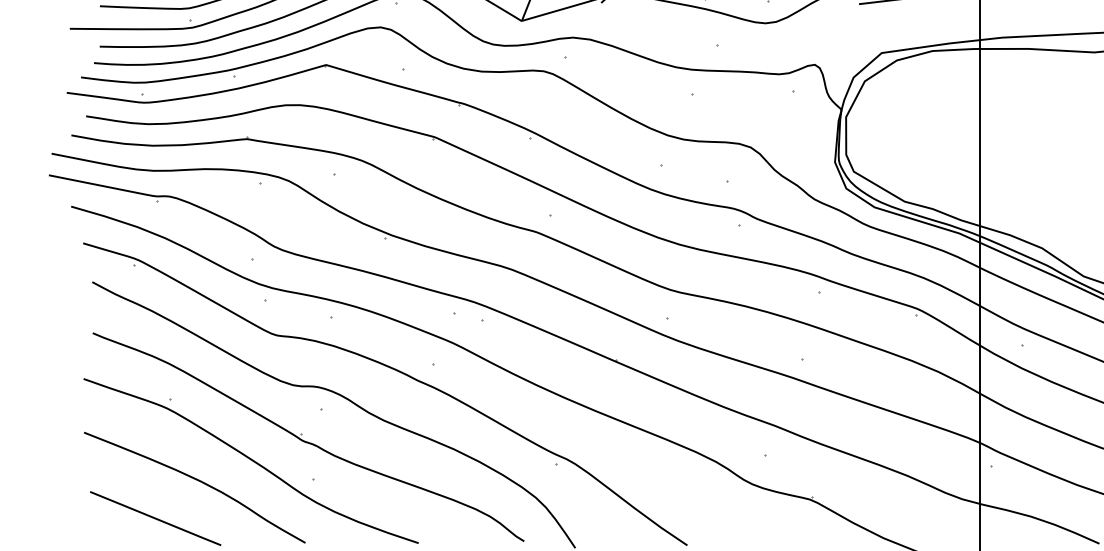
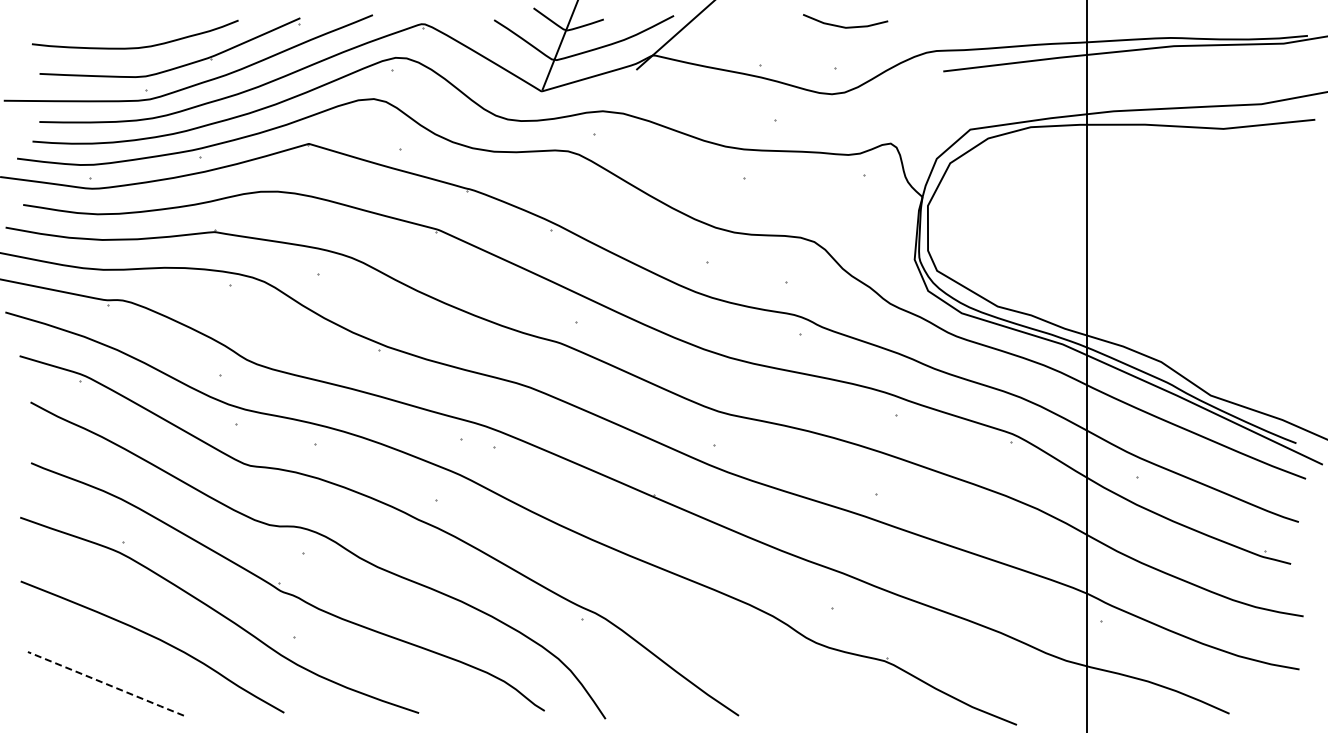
line: (155, 518) -> (105, 683), solid -> dashed

